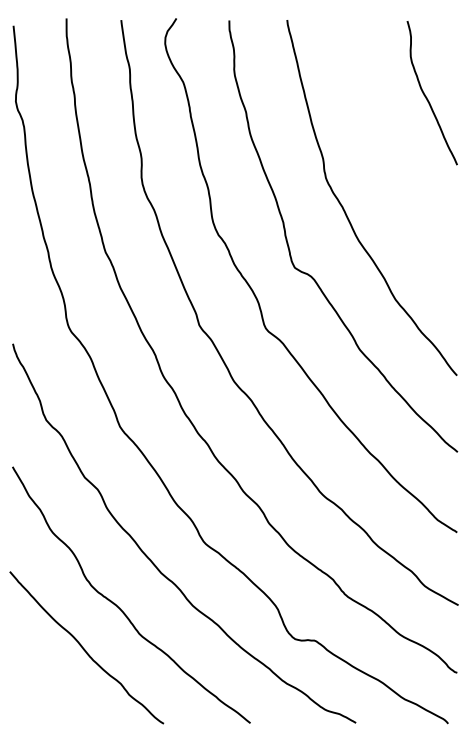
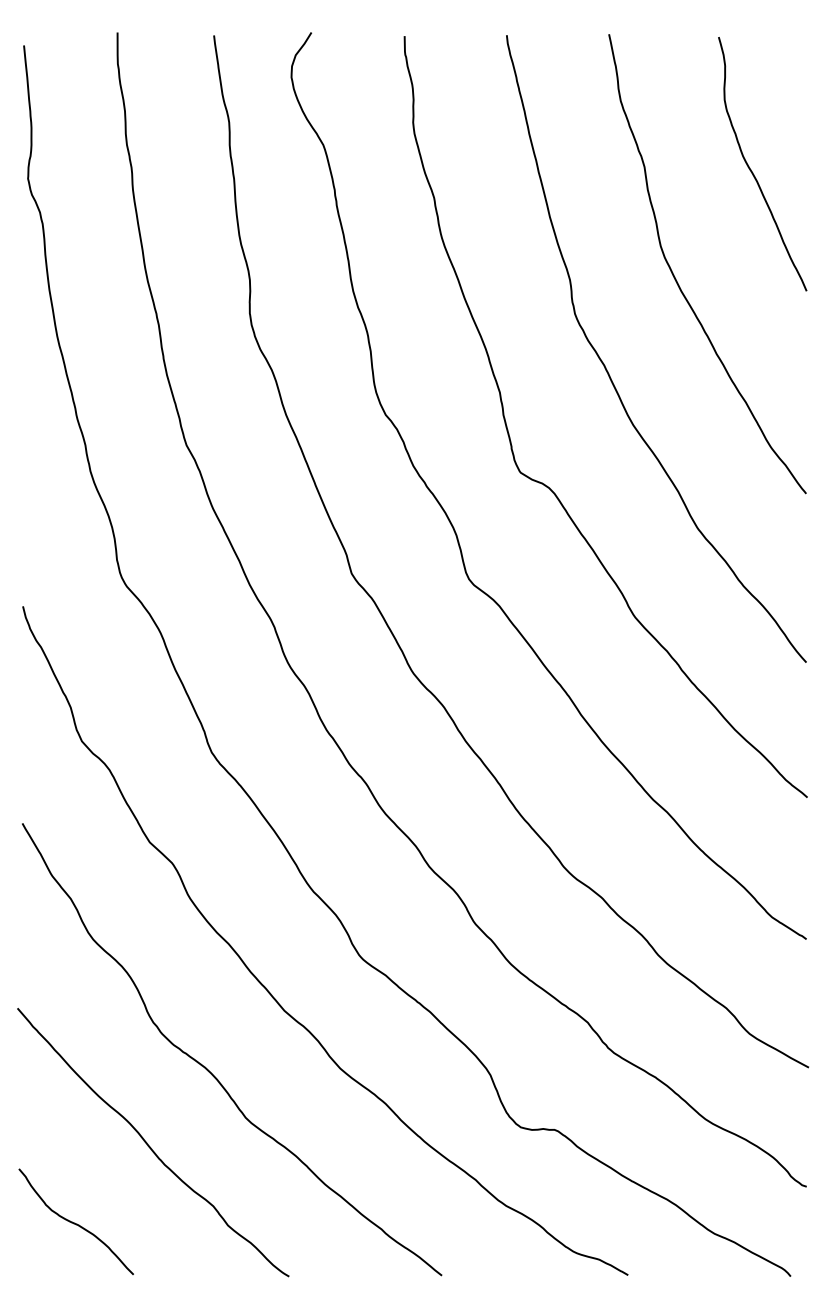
curve: (383, 157) -> (676, 277), added
curve: (42, 692) -> (75, 1221), added

